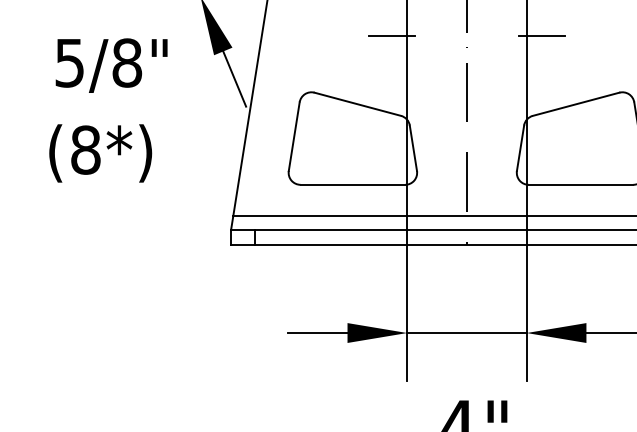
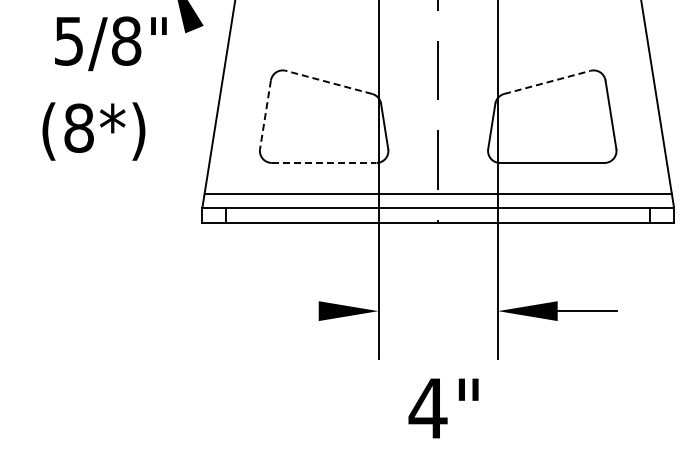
line: (392, 35) -> (363, 13), removed
line: (541, 35) -> (512, 13), removed
text: (111, 65) -> (110, 43), moved
line: (234, 78) -> (205, 56), removed
line: (358, 104) -> (329, 82), solid -> dashed
line: (576, 104) -> (547, 82), solid -> dashed
line: (294, 136) -> (265, 114), solid -> dashed
text: (100, 153) -> (93, 131), moved
line: (353, 184) -> (324, 162), solid -> dashed
line: (317, 333) -> (288, 311), removed
line: (466, 333) -> (437, 311), removed

